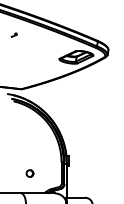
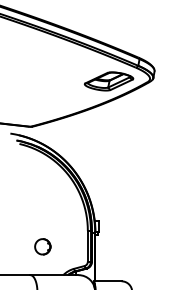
part: (14, 34) -> (20, 49), removed
part: (29, 173) -> (42, 246), size x1.6

